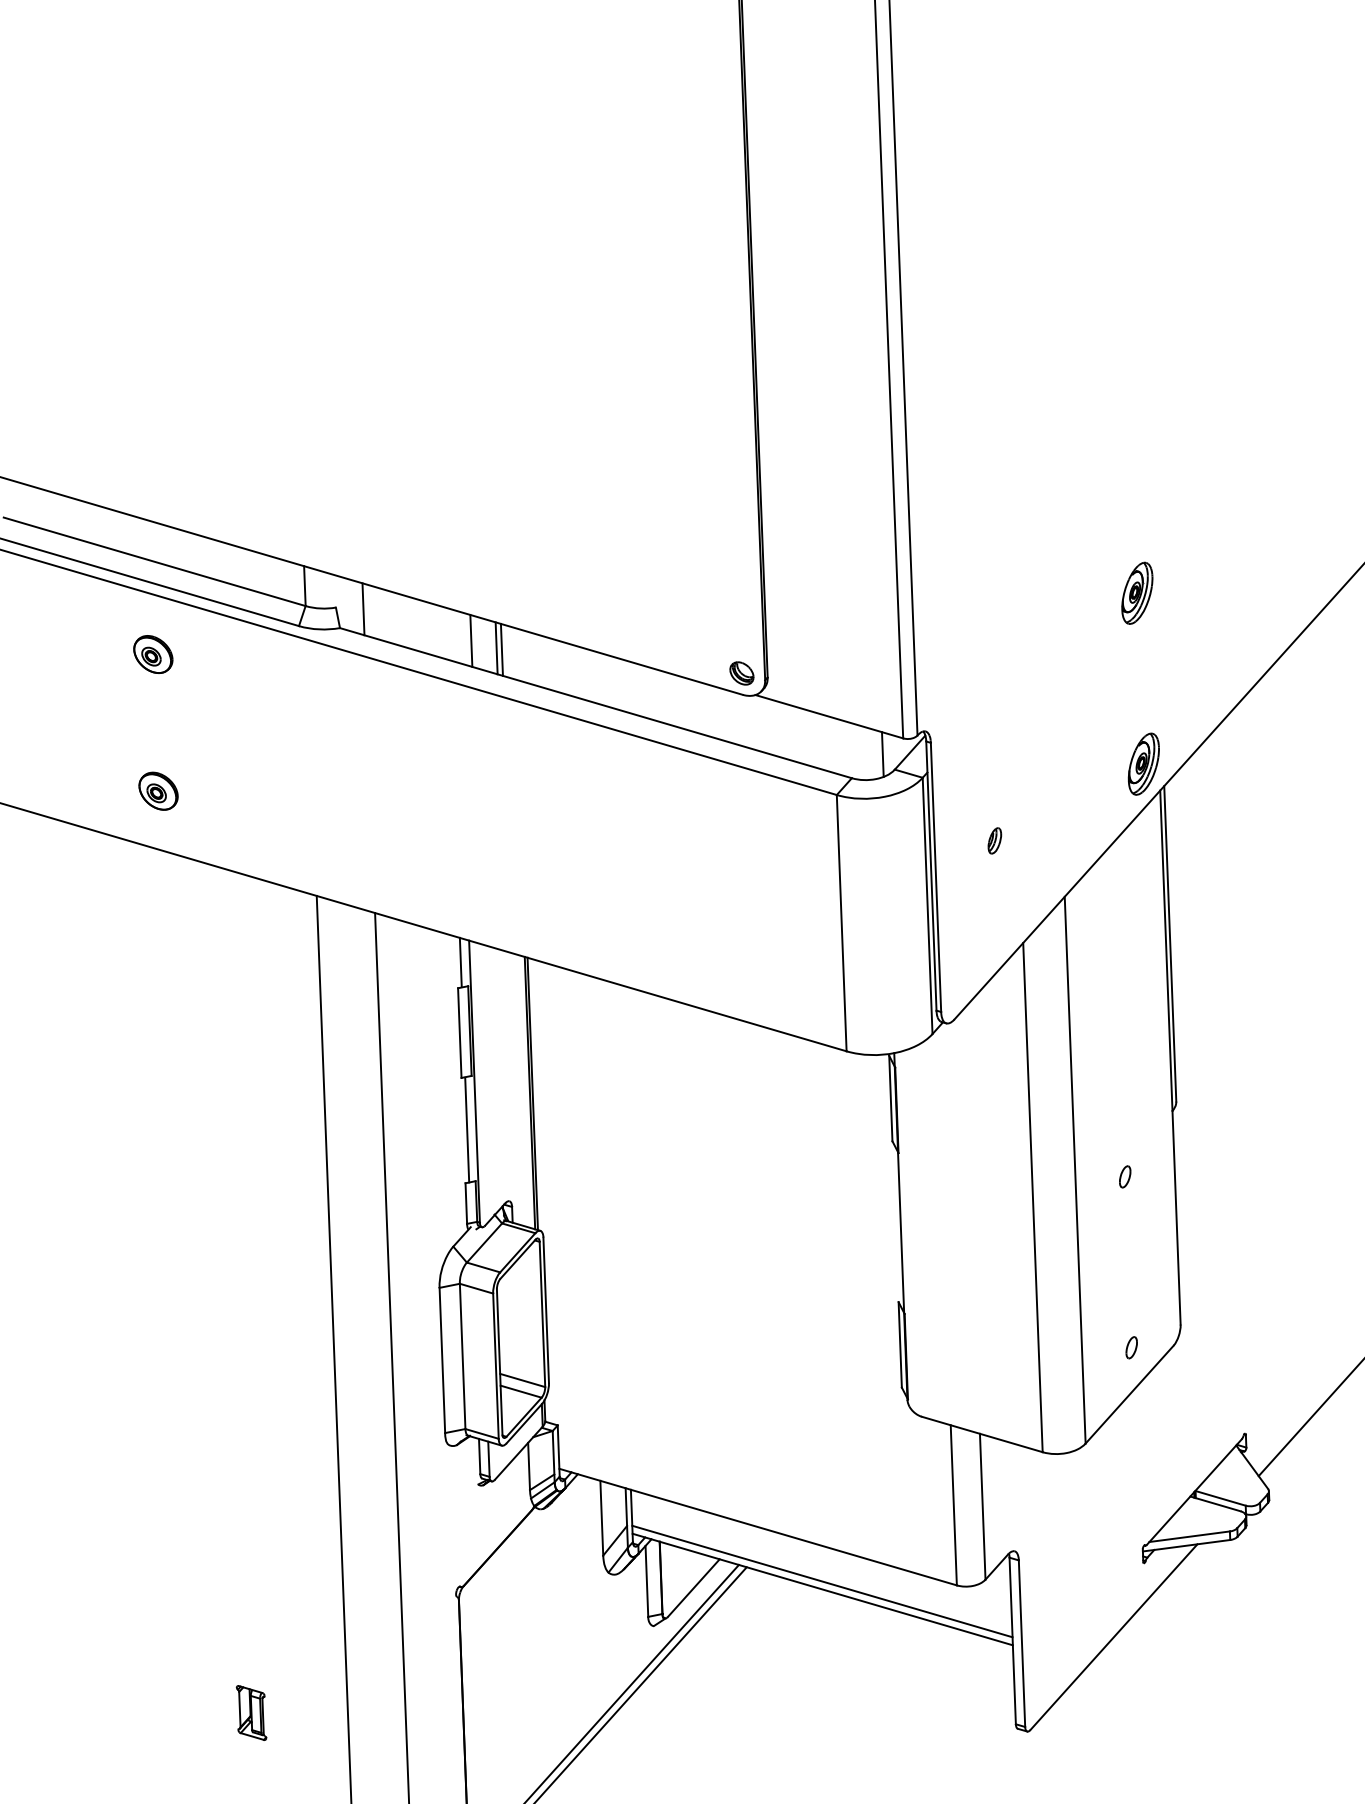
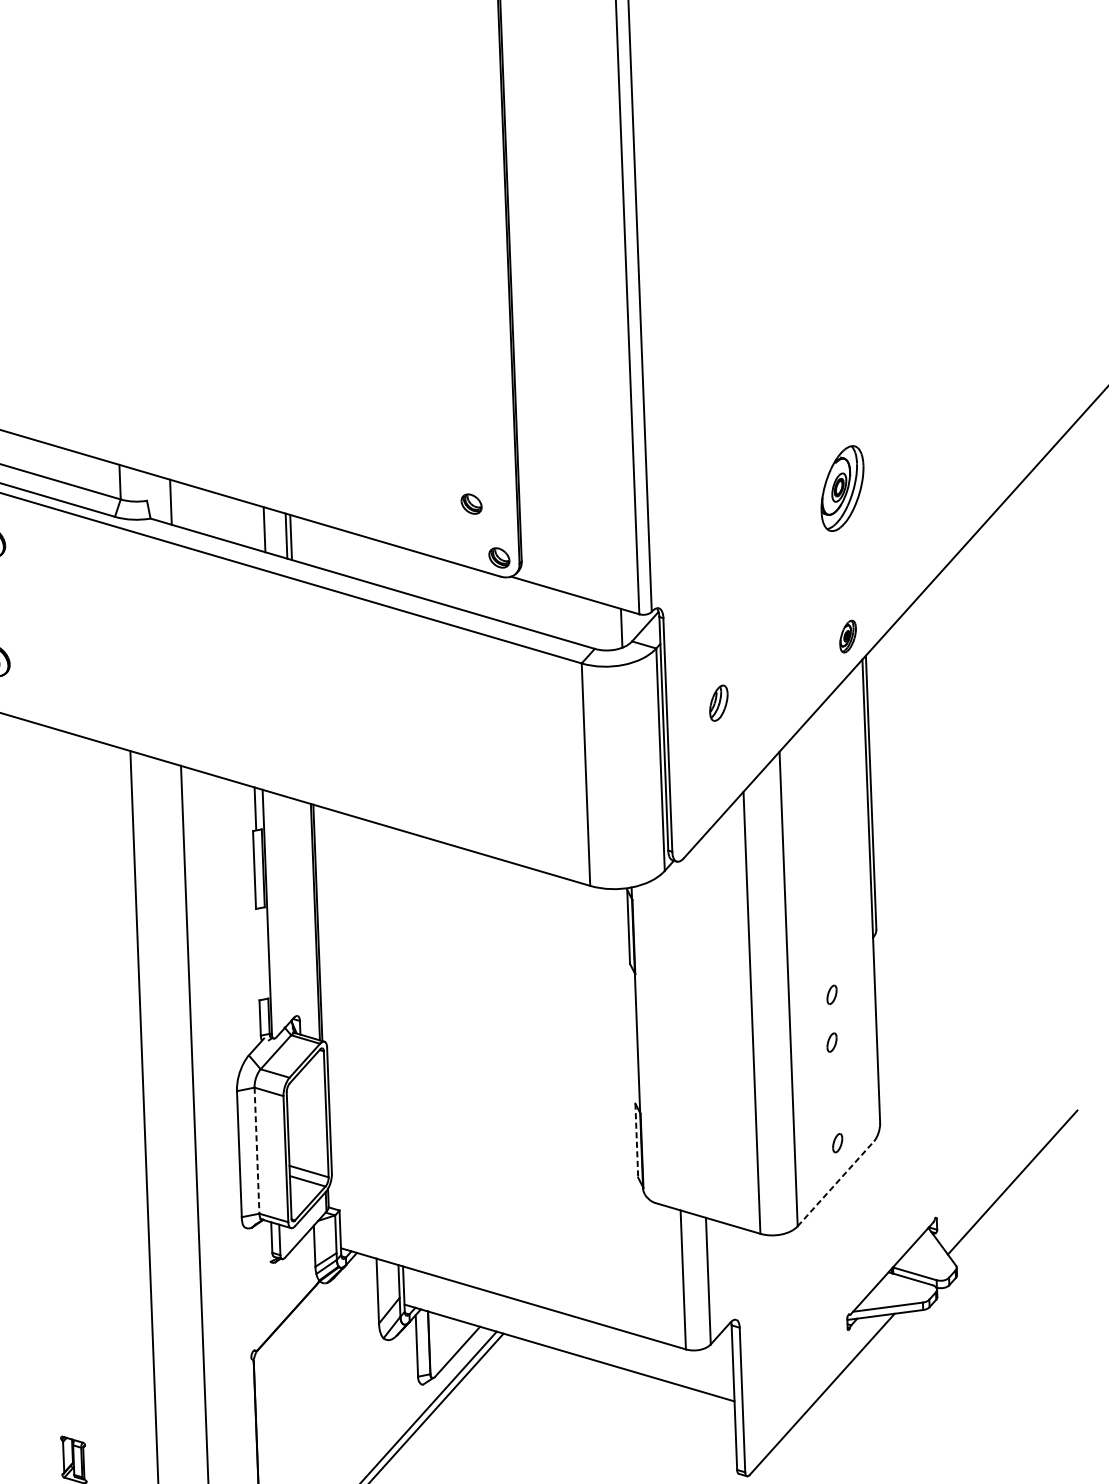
part: (1137, 592) -> (842, 487), size x1.6
part: (709, 611) -> (471, 504), added
part: (1143, 763) -> (847, 636), size x0.6
part: (994, 840) -> (718, 702), size x1.6
line: (467, 1129) -> (261, 953), removed
part: (1125, 1231) -> (832, 1042), added
line: (900, 1344) -> (637, 1140), solid -> dashed
line: (462, 1356) -> (256, 1150), solid -> dashed
line: (1129, 1394) -> (835, 1183), solid -> dashed
line: (822, 1581) -> (569, 1346), removed

